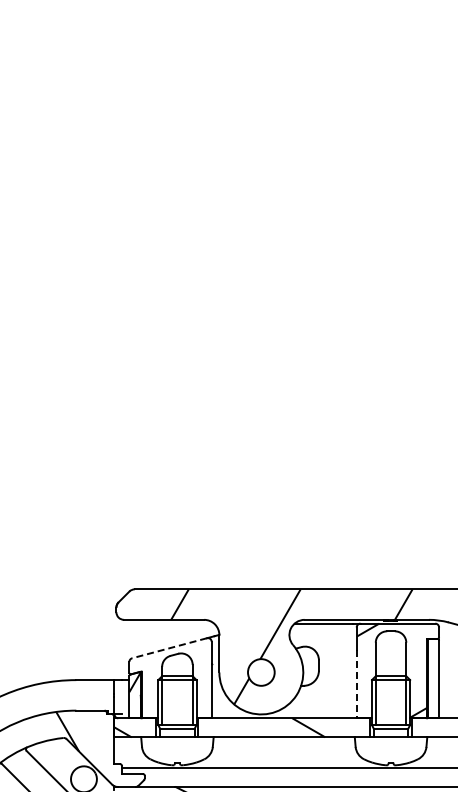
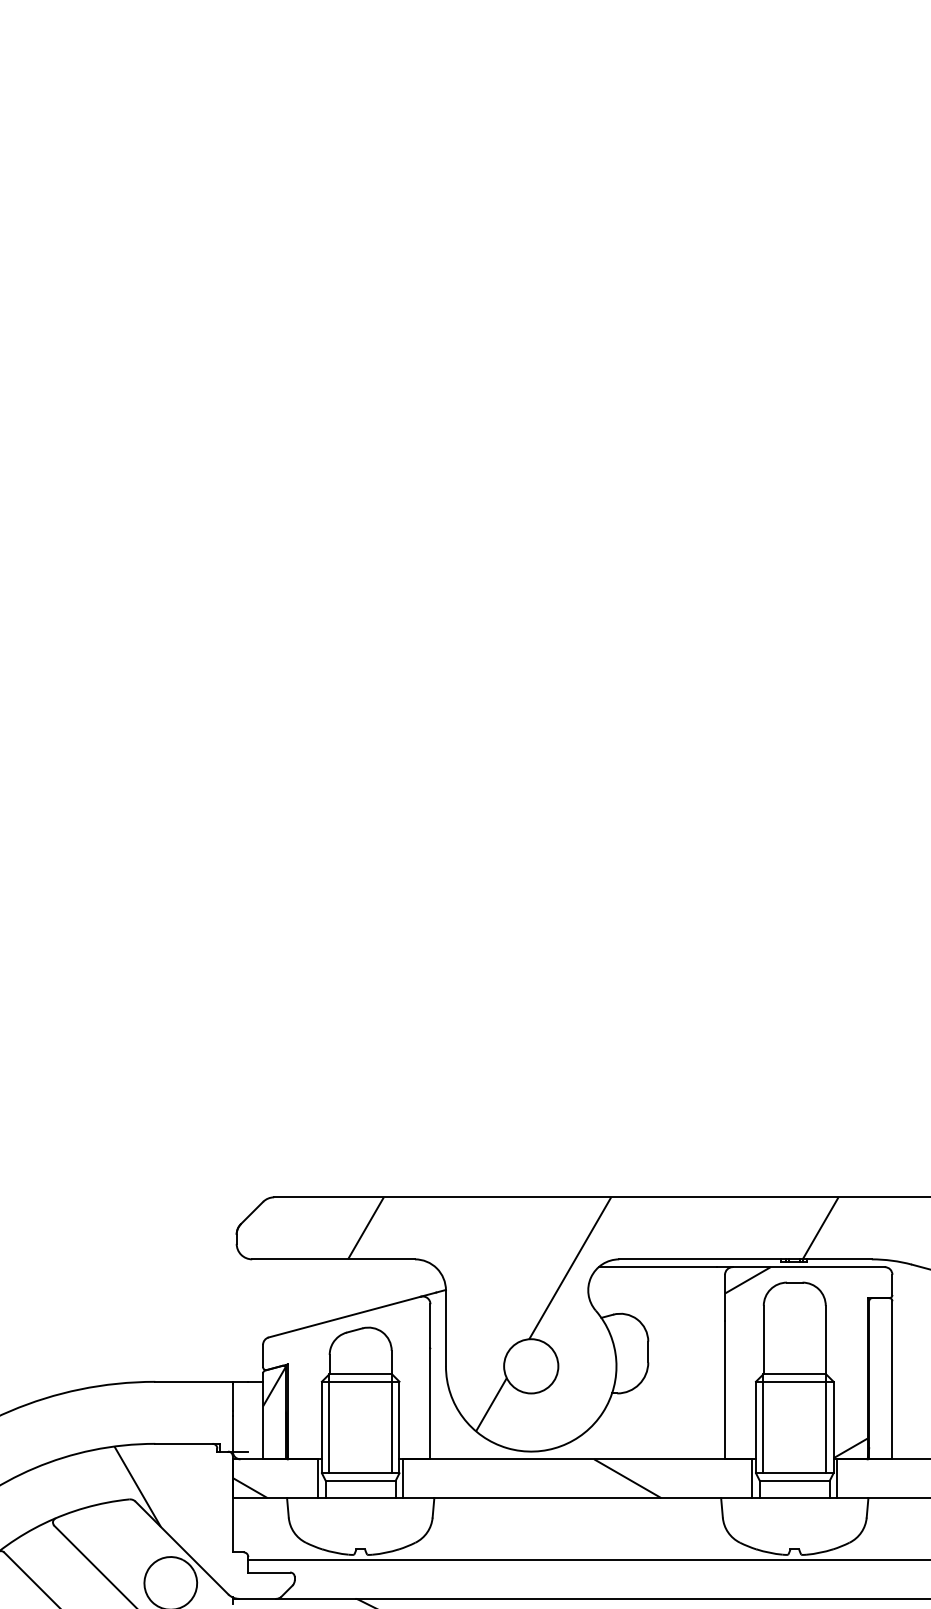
line: (169, 648) -> (344, 1317), dashed -> solid
line: (356, 684) -> (724, 1390), dashed -> solid

